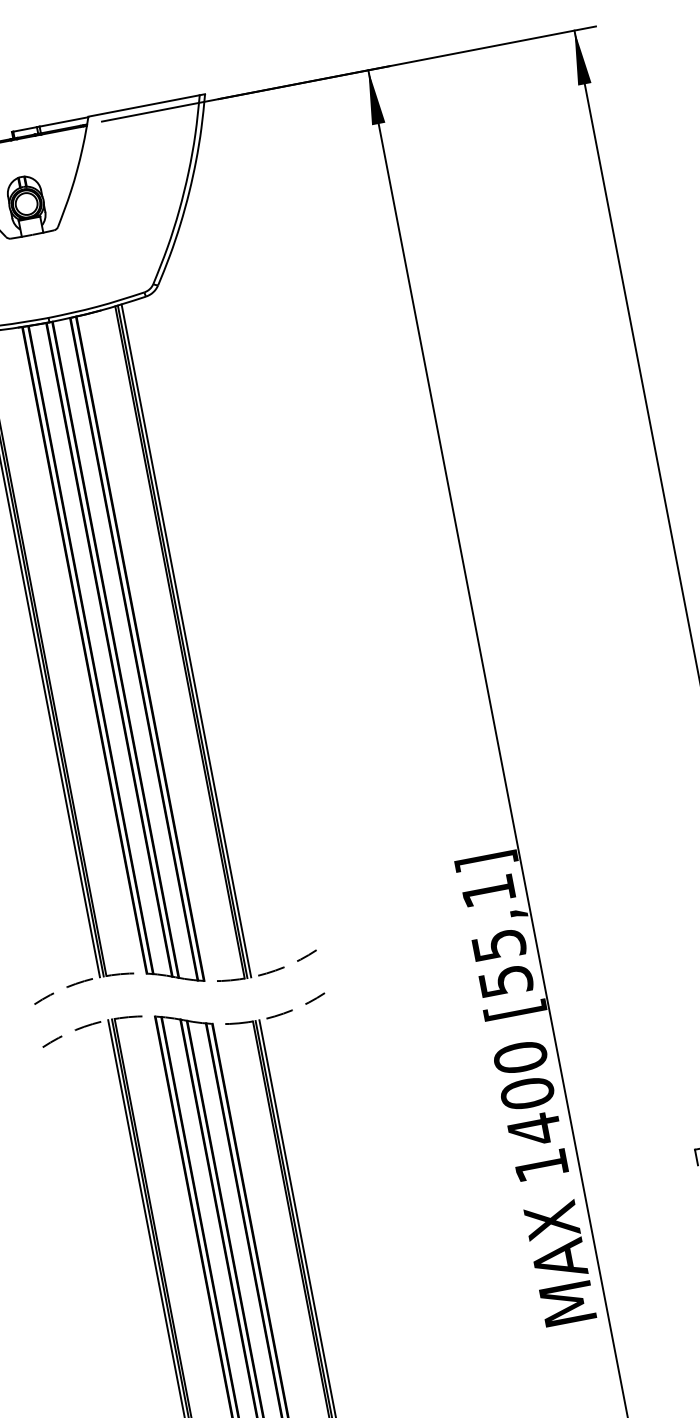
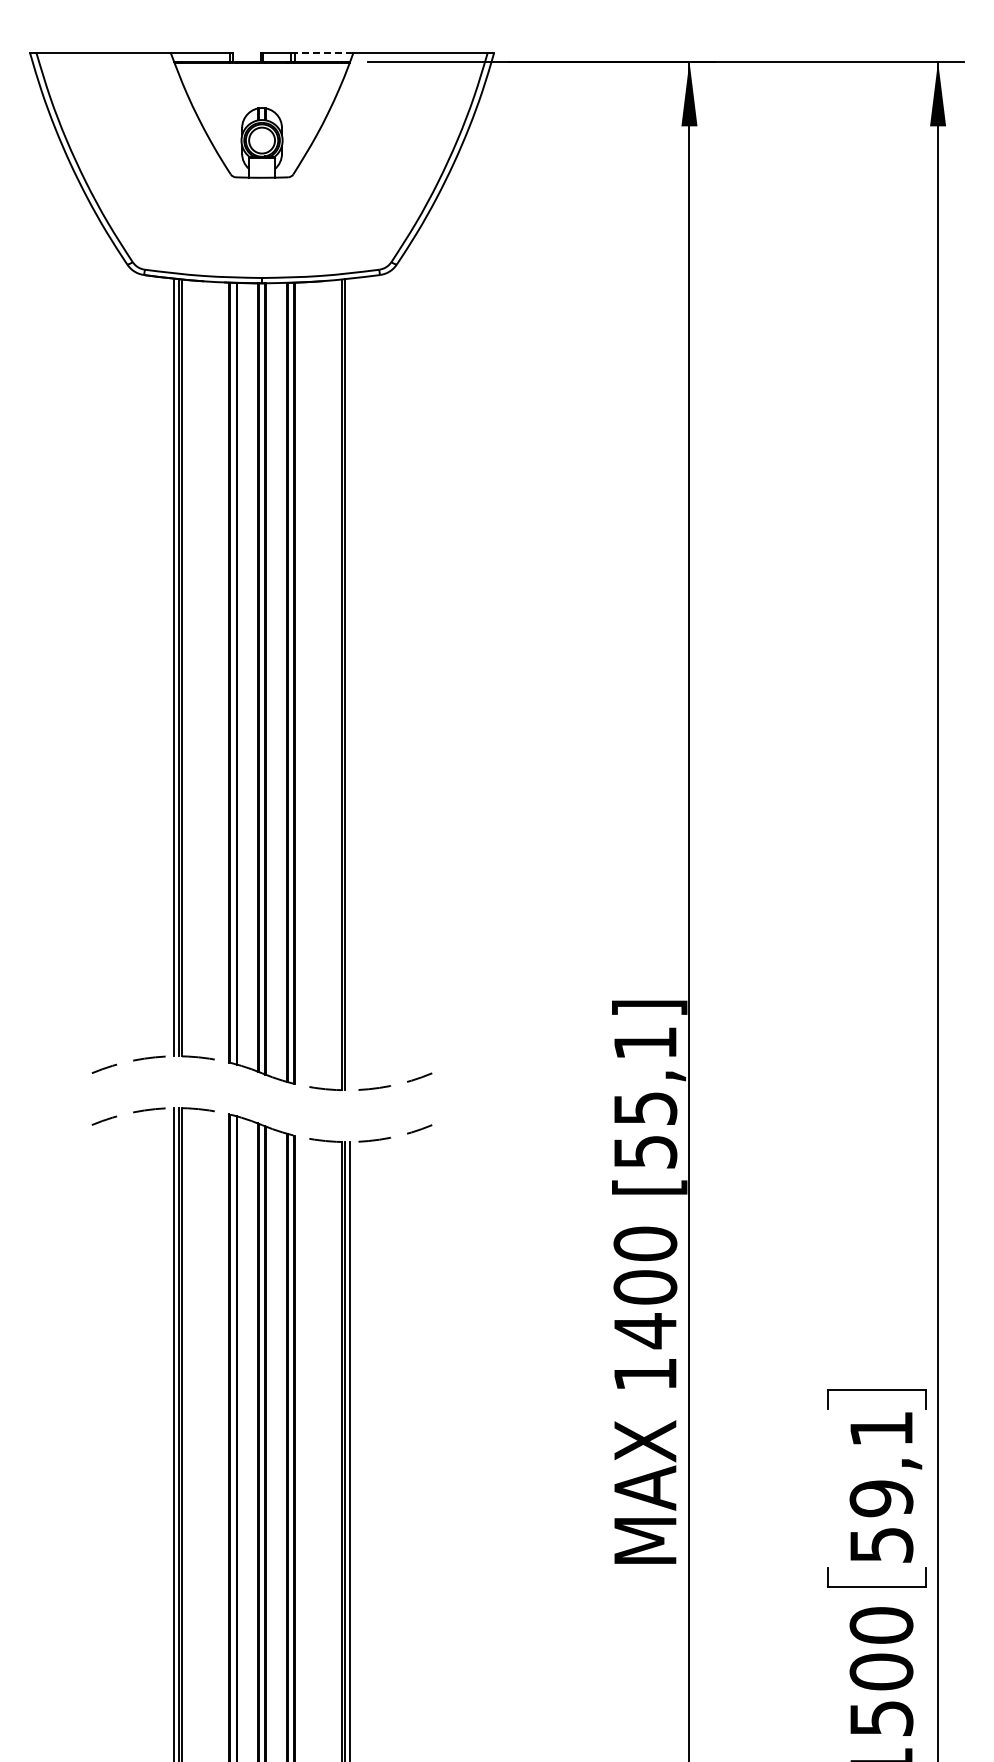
line: (63, 122) -> (323, 53), solid -> dashed
line: (186, 640) -> (350, 684), removed

